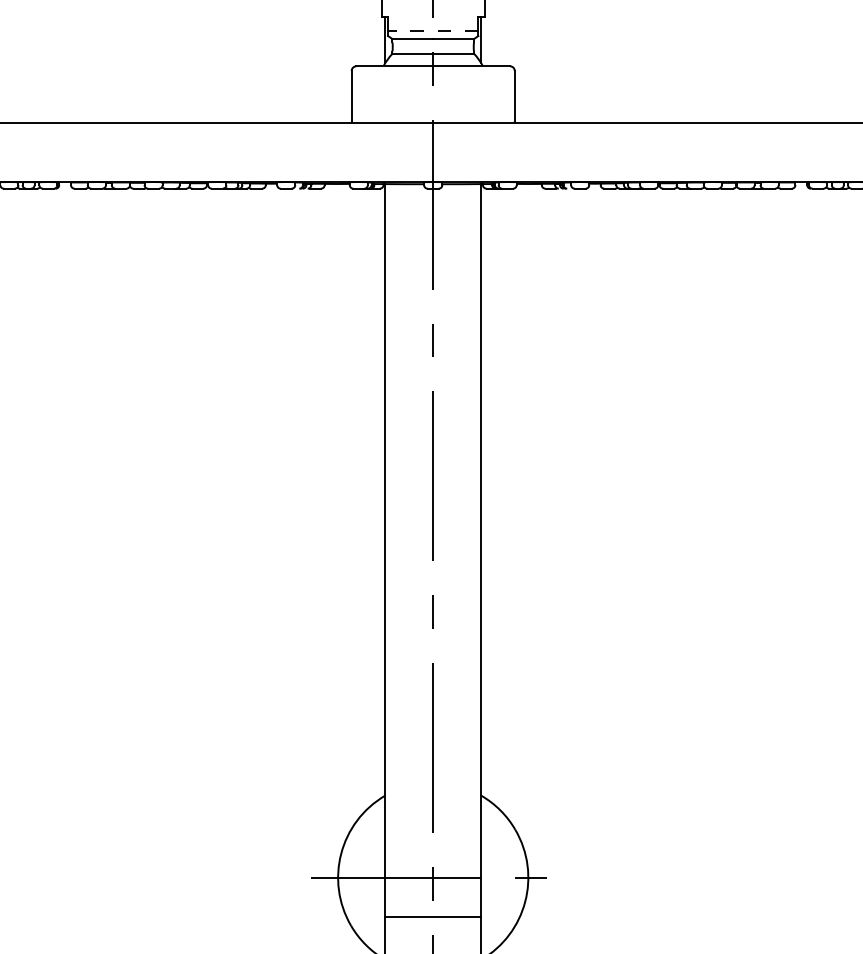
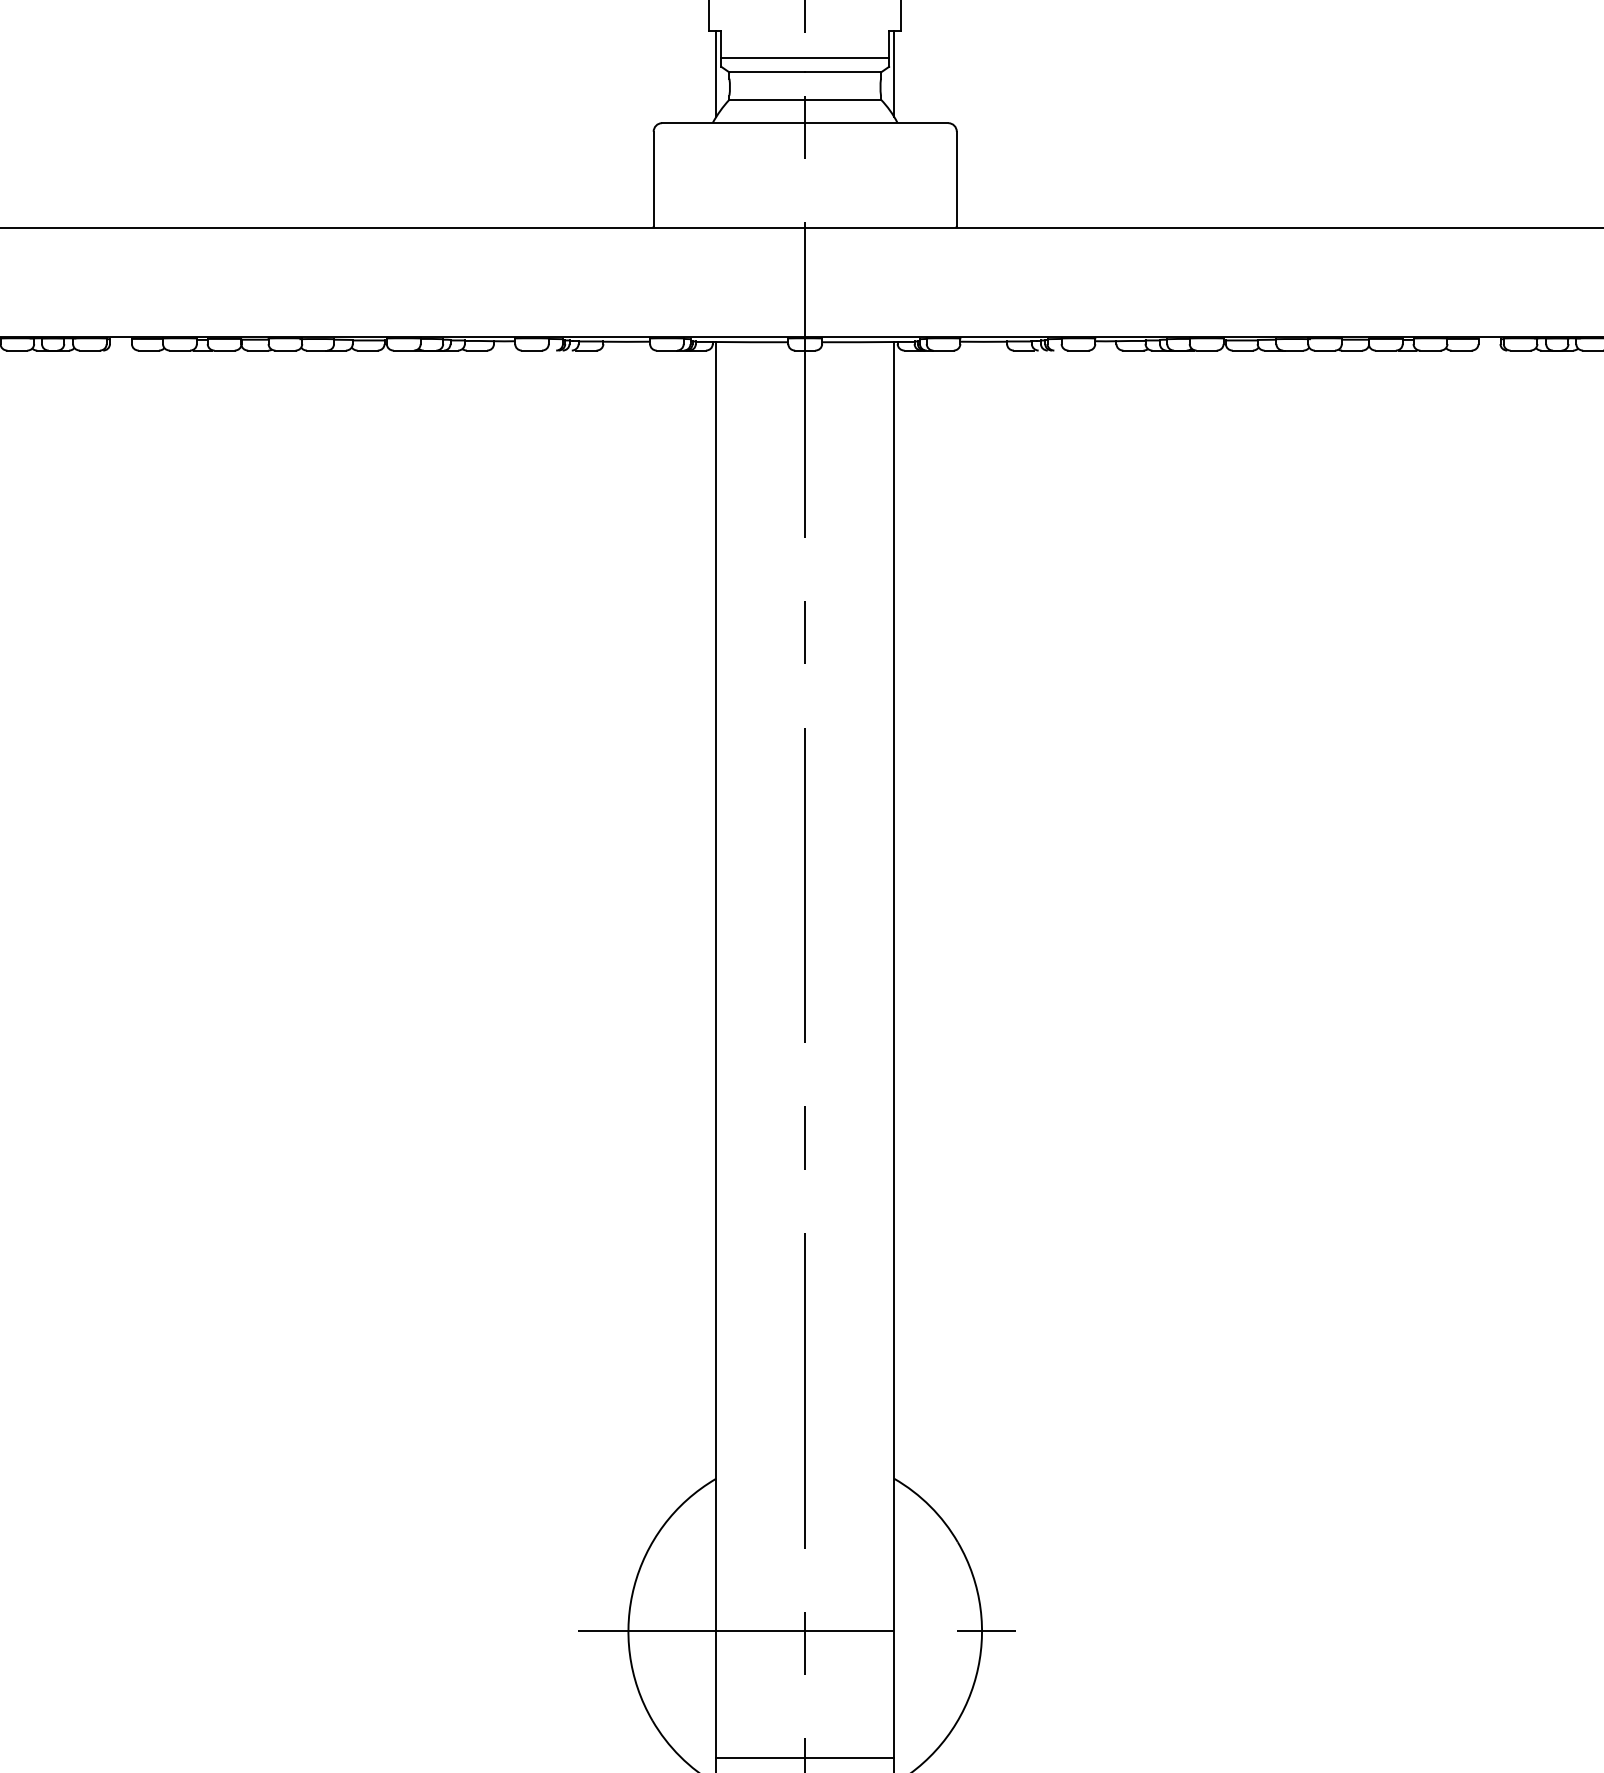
line: (432, 31) -> (803, 58), dashed -> solid
line: (433, 916) -> (805, 1757), moved

